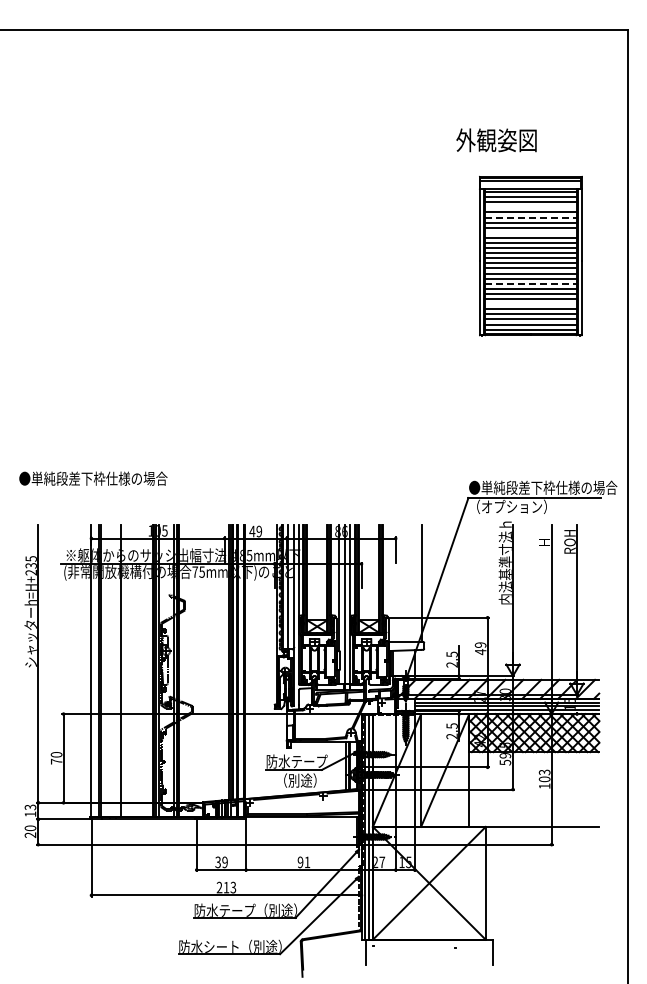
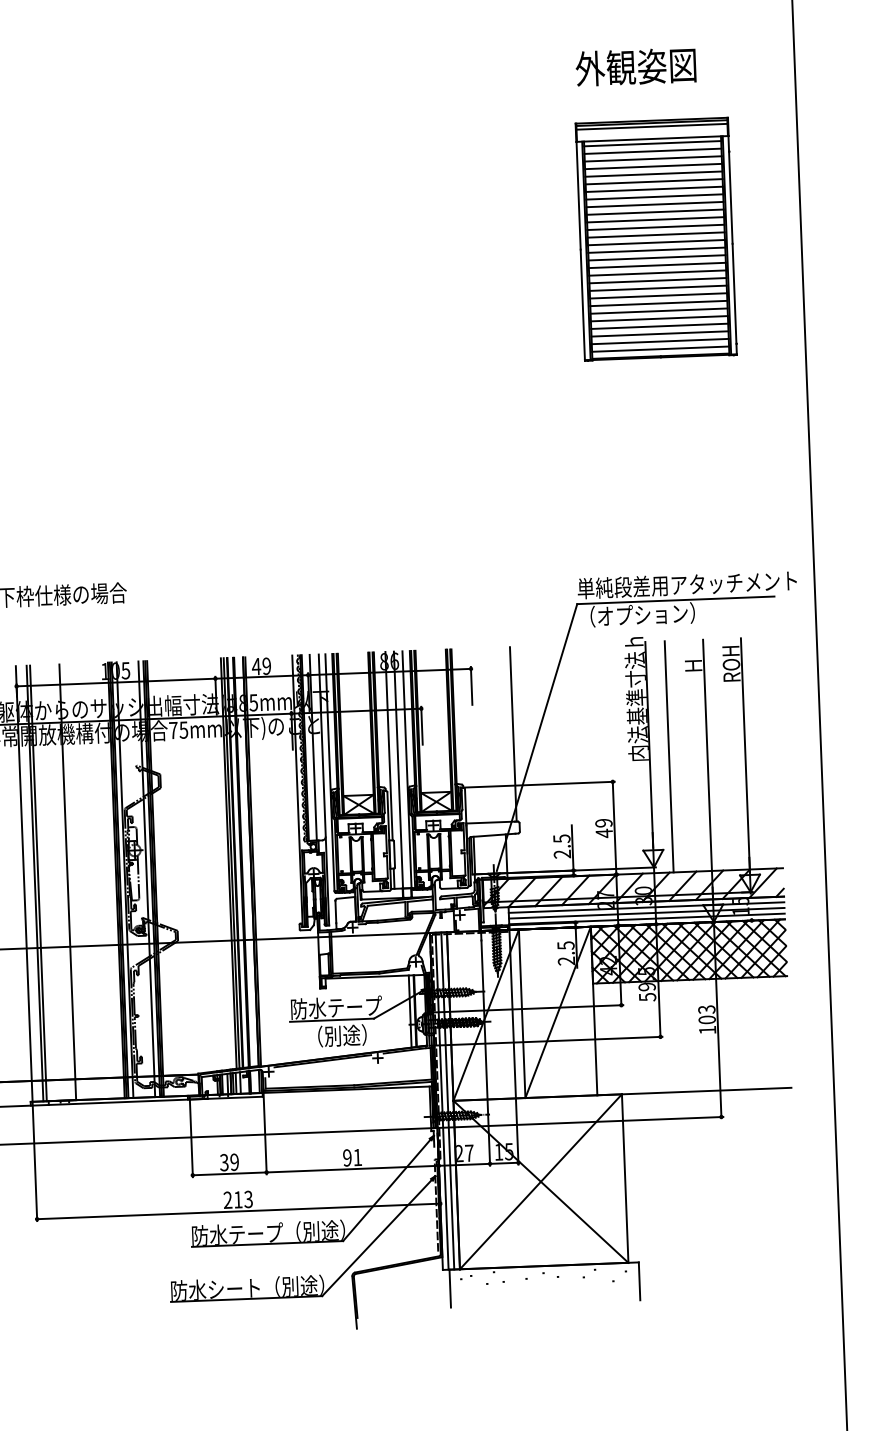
text: (496, 140) -> (635, 67), moved
line: (530, 207) -> (653, 166), added
line: (530, 217) -> (653, 181), dashed -> solid
line: (530, 232) -> (654, 204), added
line: (530, 283) -> (657, 280), dashed -> solid
line: (530, 304) -> (658, 311), added
text: (543, 487) -> (688, 584), ●単純段差下枠仕様の場合 -> 単純段差用アタッチメント
line: (526, 602) -> (669, 756), added

